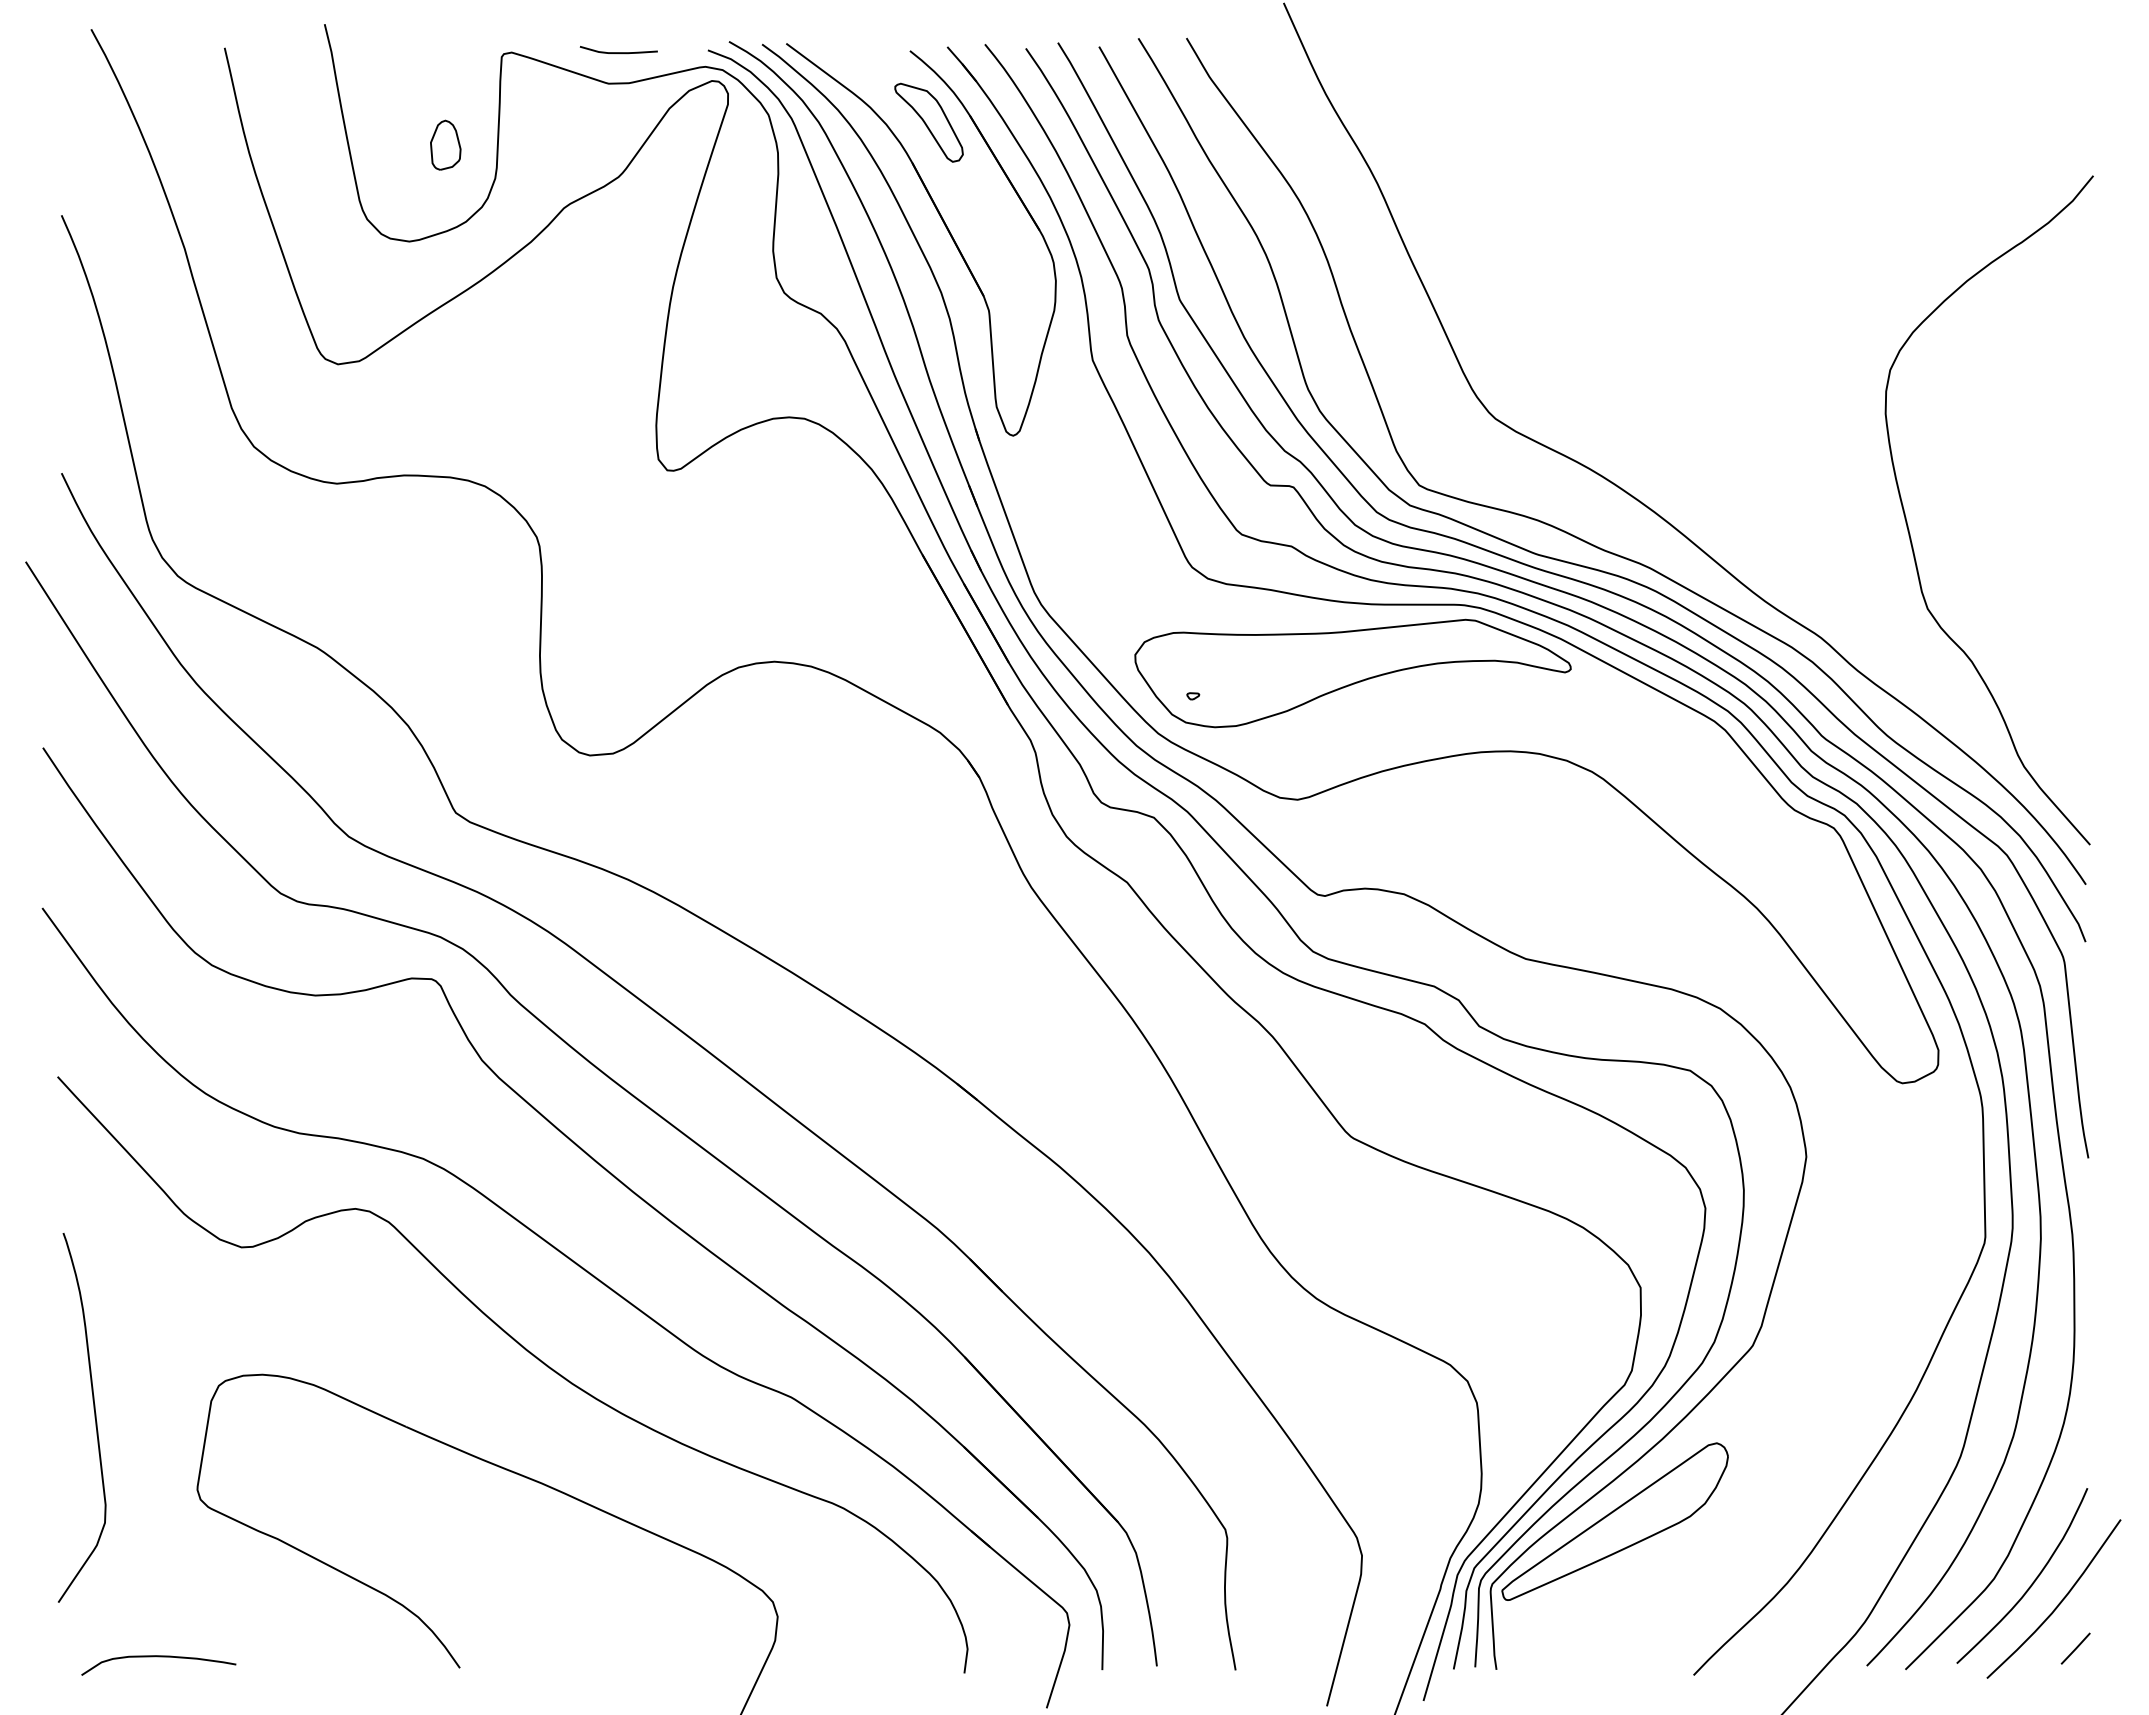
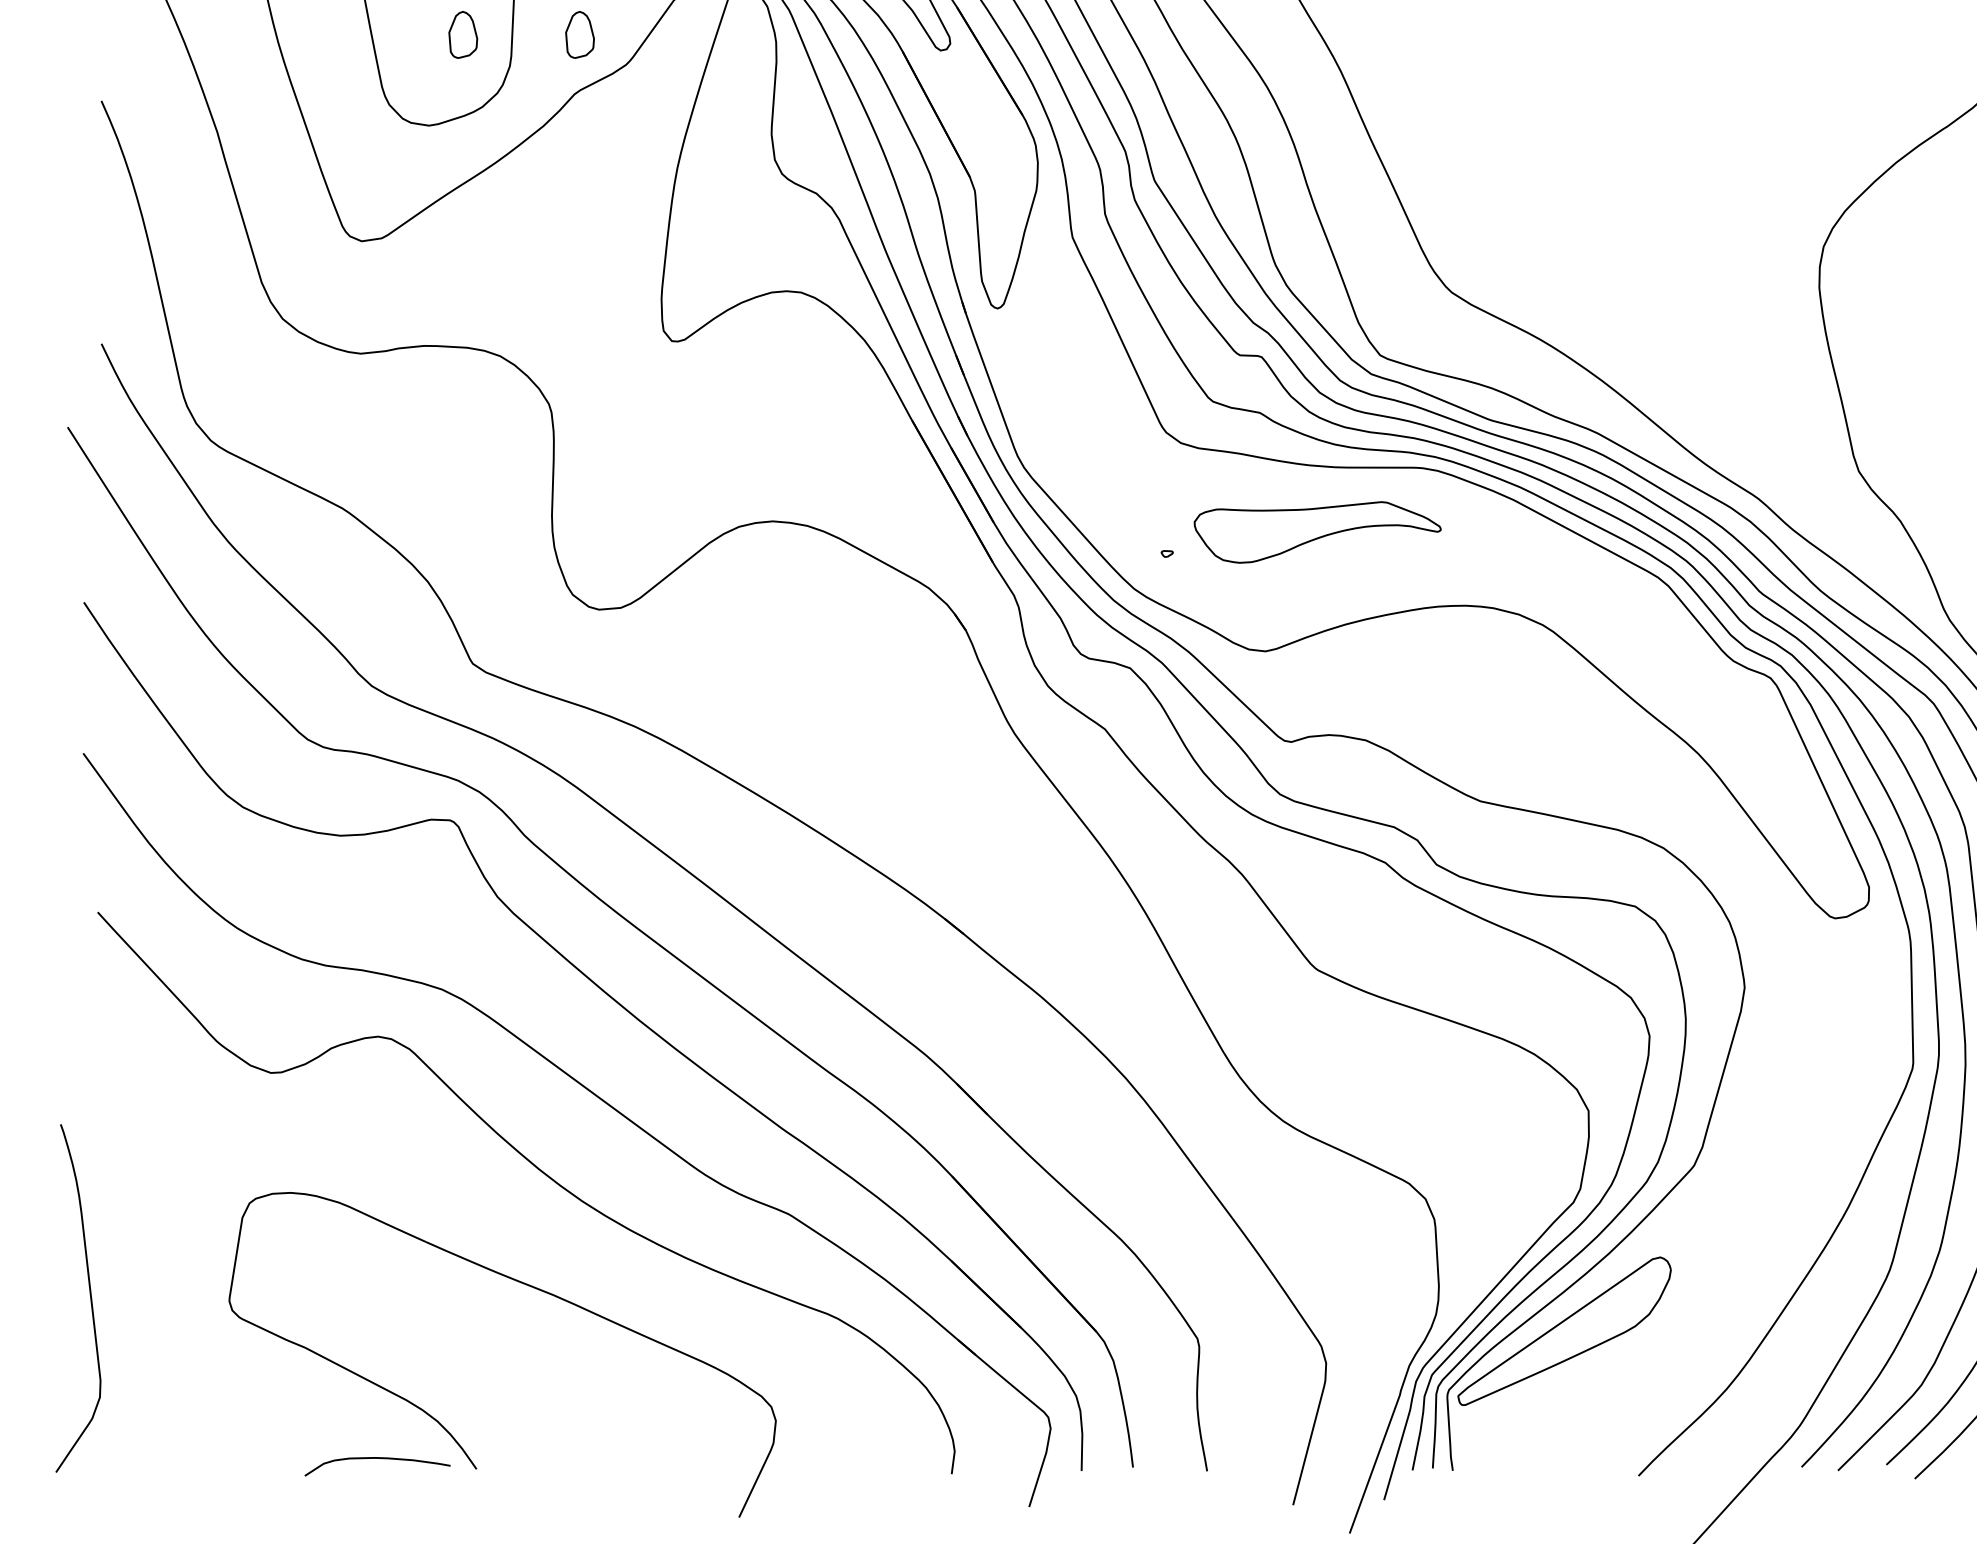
part: (569, 144) -> (579, 34), added
part: (1352, 673) -> (1317, 532), size x0.6
curve: (94, 1417) -> (90, 1298), moved
curve: (158, 1657) -> (377, 1459), moved

